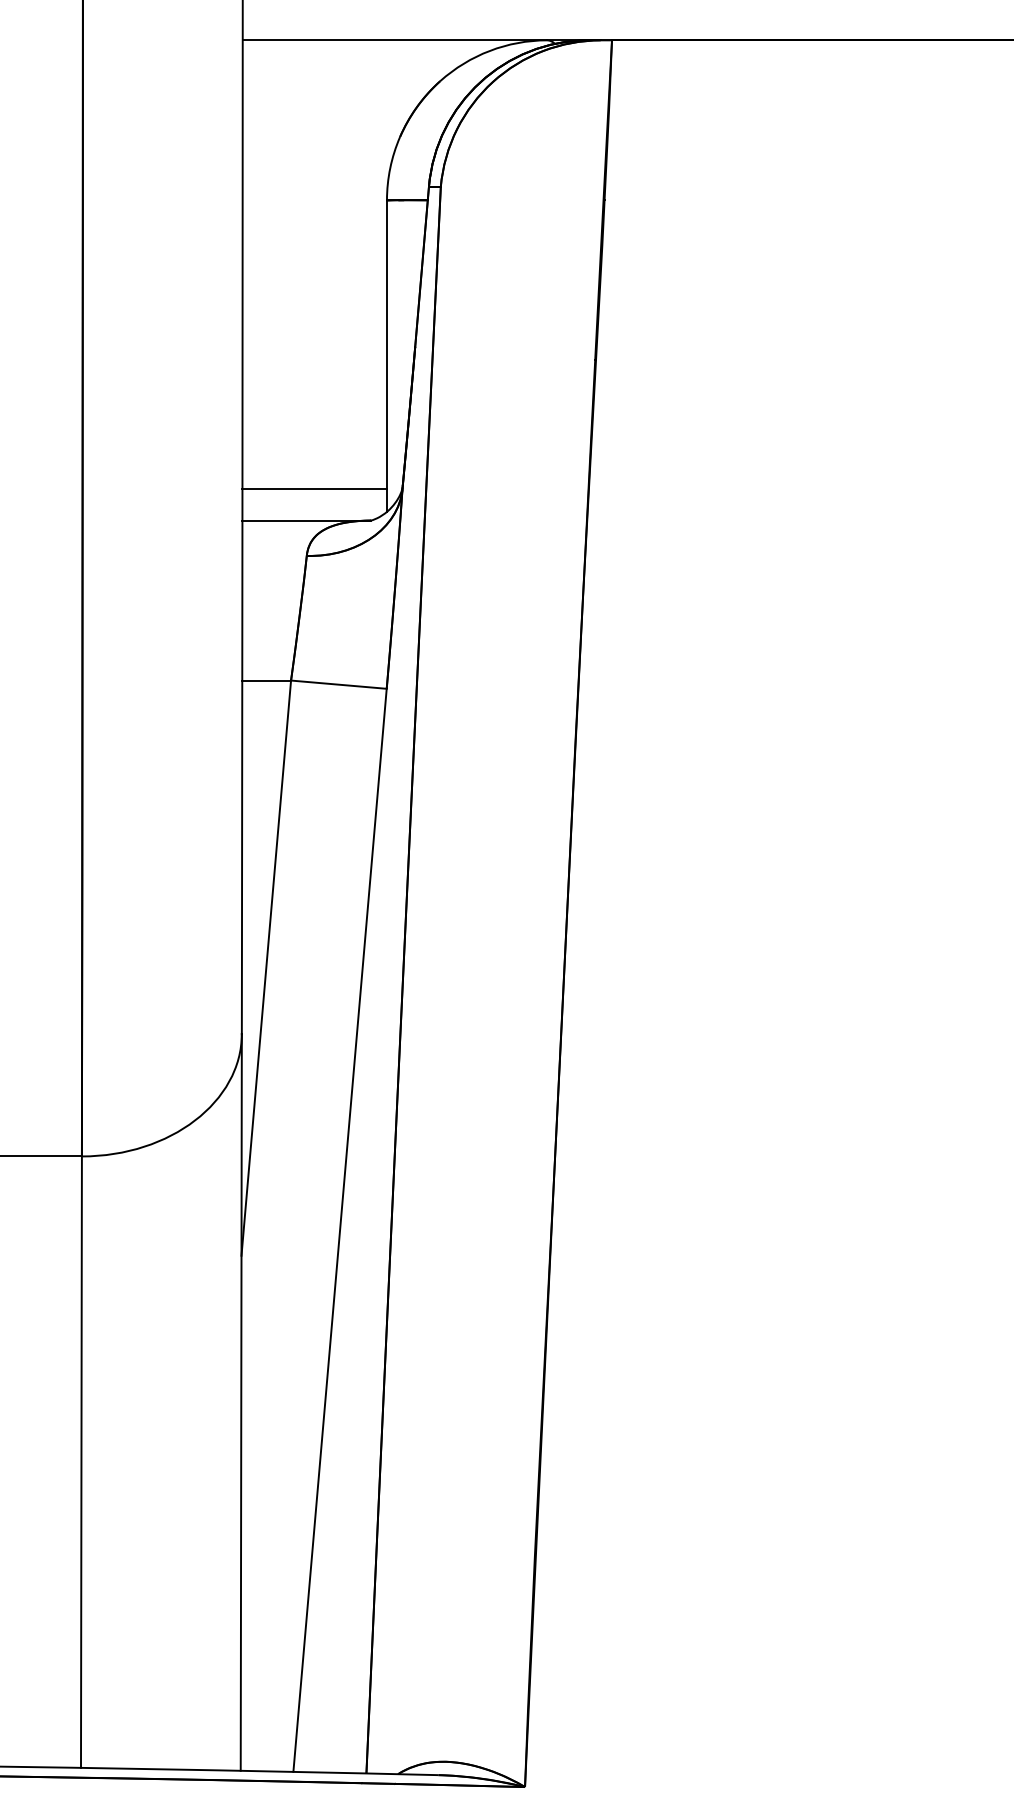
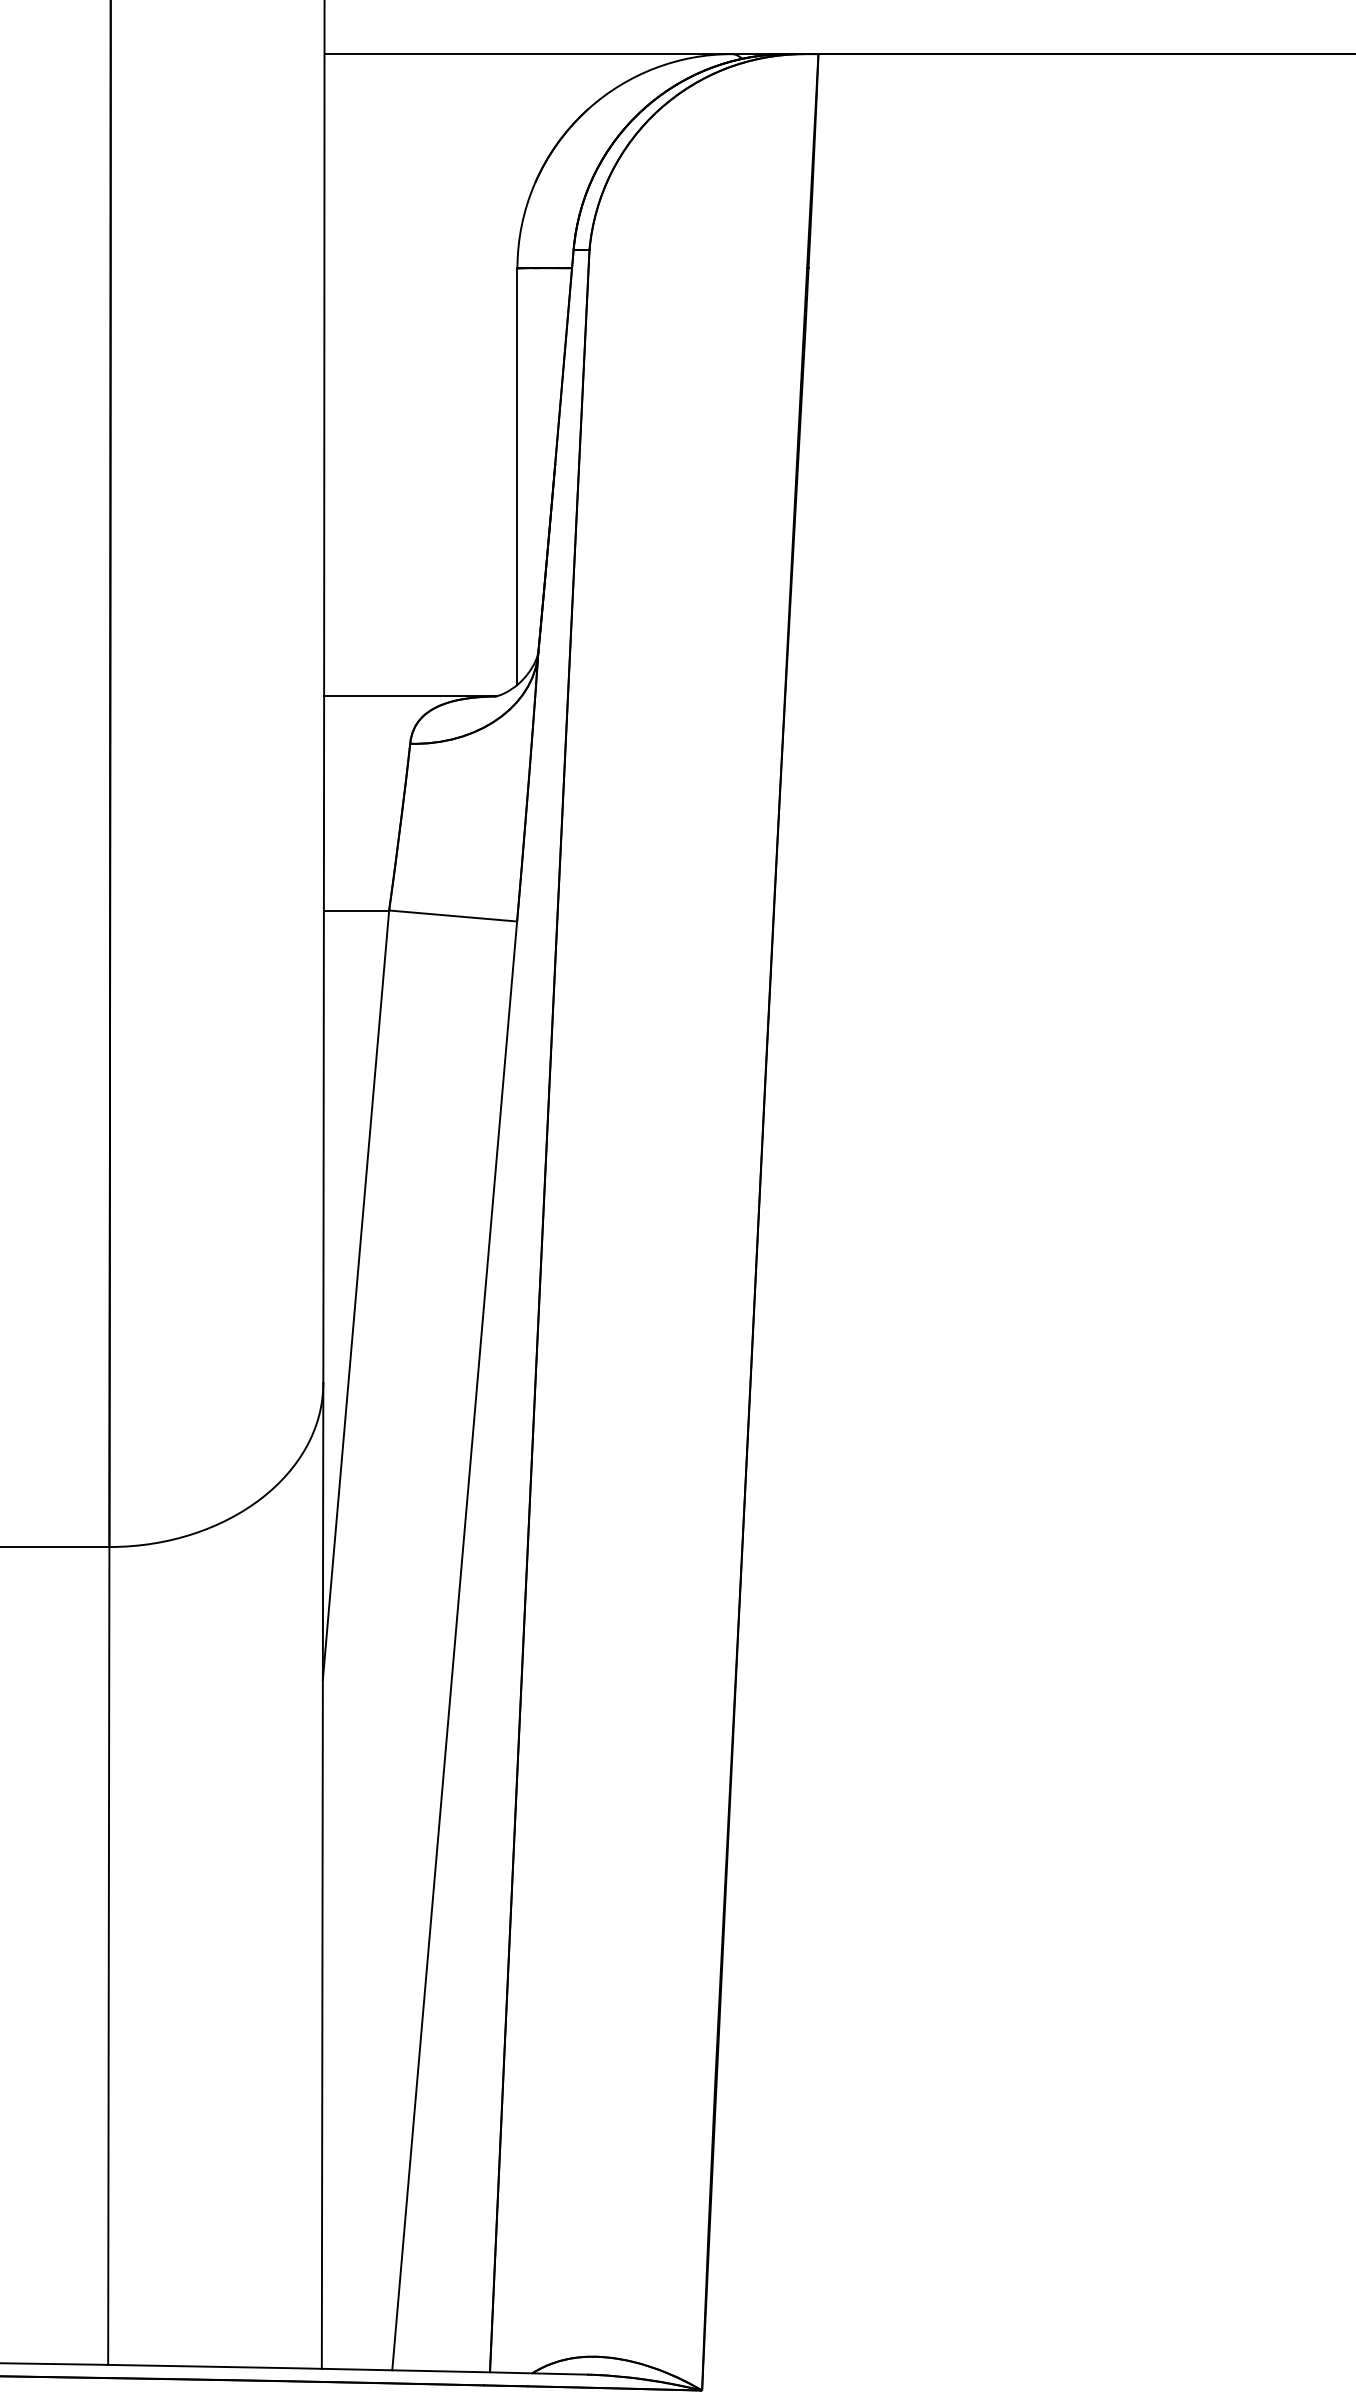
line: (314, 488) -> (420, 653), removed

